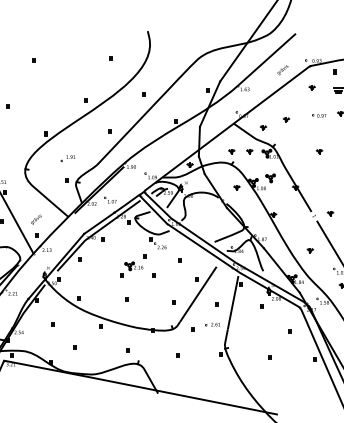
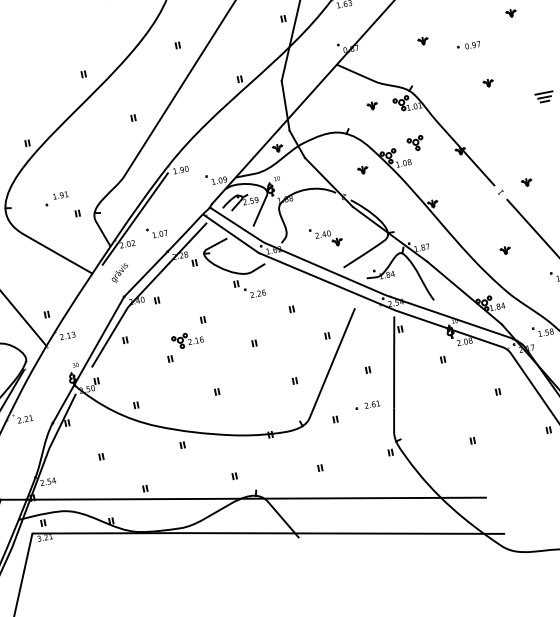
part: (319, 115) -> (468, 45), moved
part: (263, 127) -> (387, 61), removed
part: (231, 151) -> (342, 111), removed
part: (67, 158) -> (55, 199), moved
text: (36, 219) -> (120, 272), moved
part: (207, 222) -> (325, 237), added
part: (133, 265) -> (186, 338), moved
line: (137, 365) -> (255, 498), added

